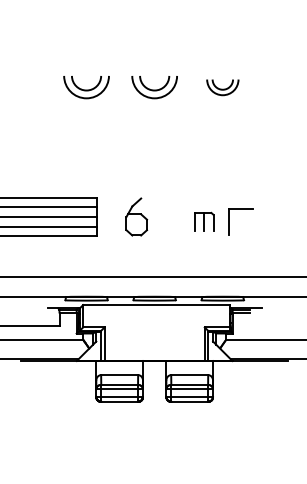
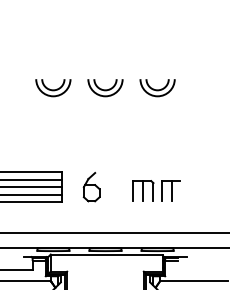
part: (222, 87) -> (157, 88), size x1.43
part: (204, 221) -> (143, 190), size x1.43
line: (241, 222) -> (171, 191), added

